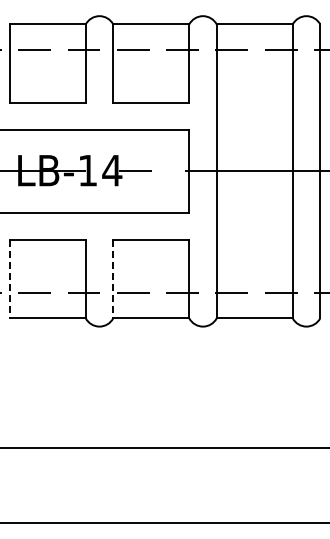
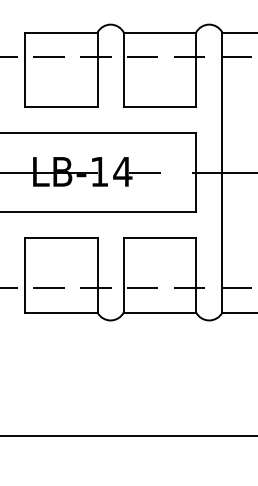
line: (9, 279) -> (24, 275), dashed -> solid
line: (113, 279) -> (123, 275), dashed -> solid

